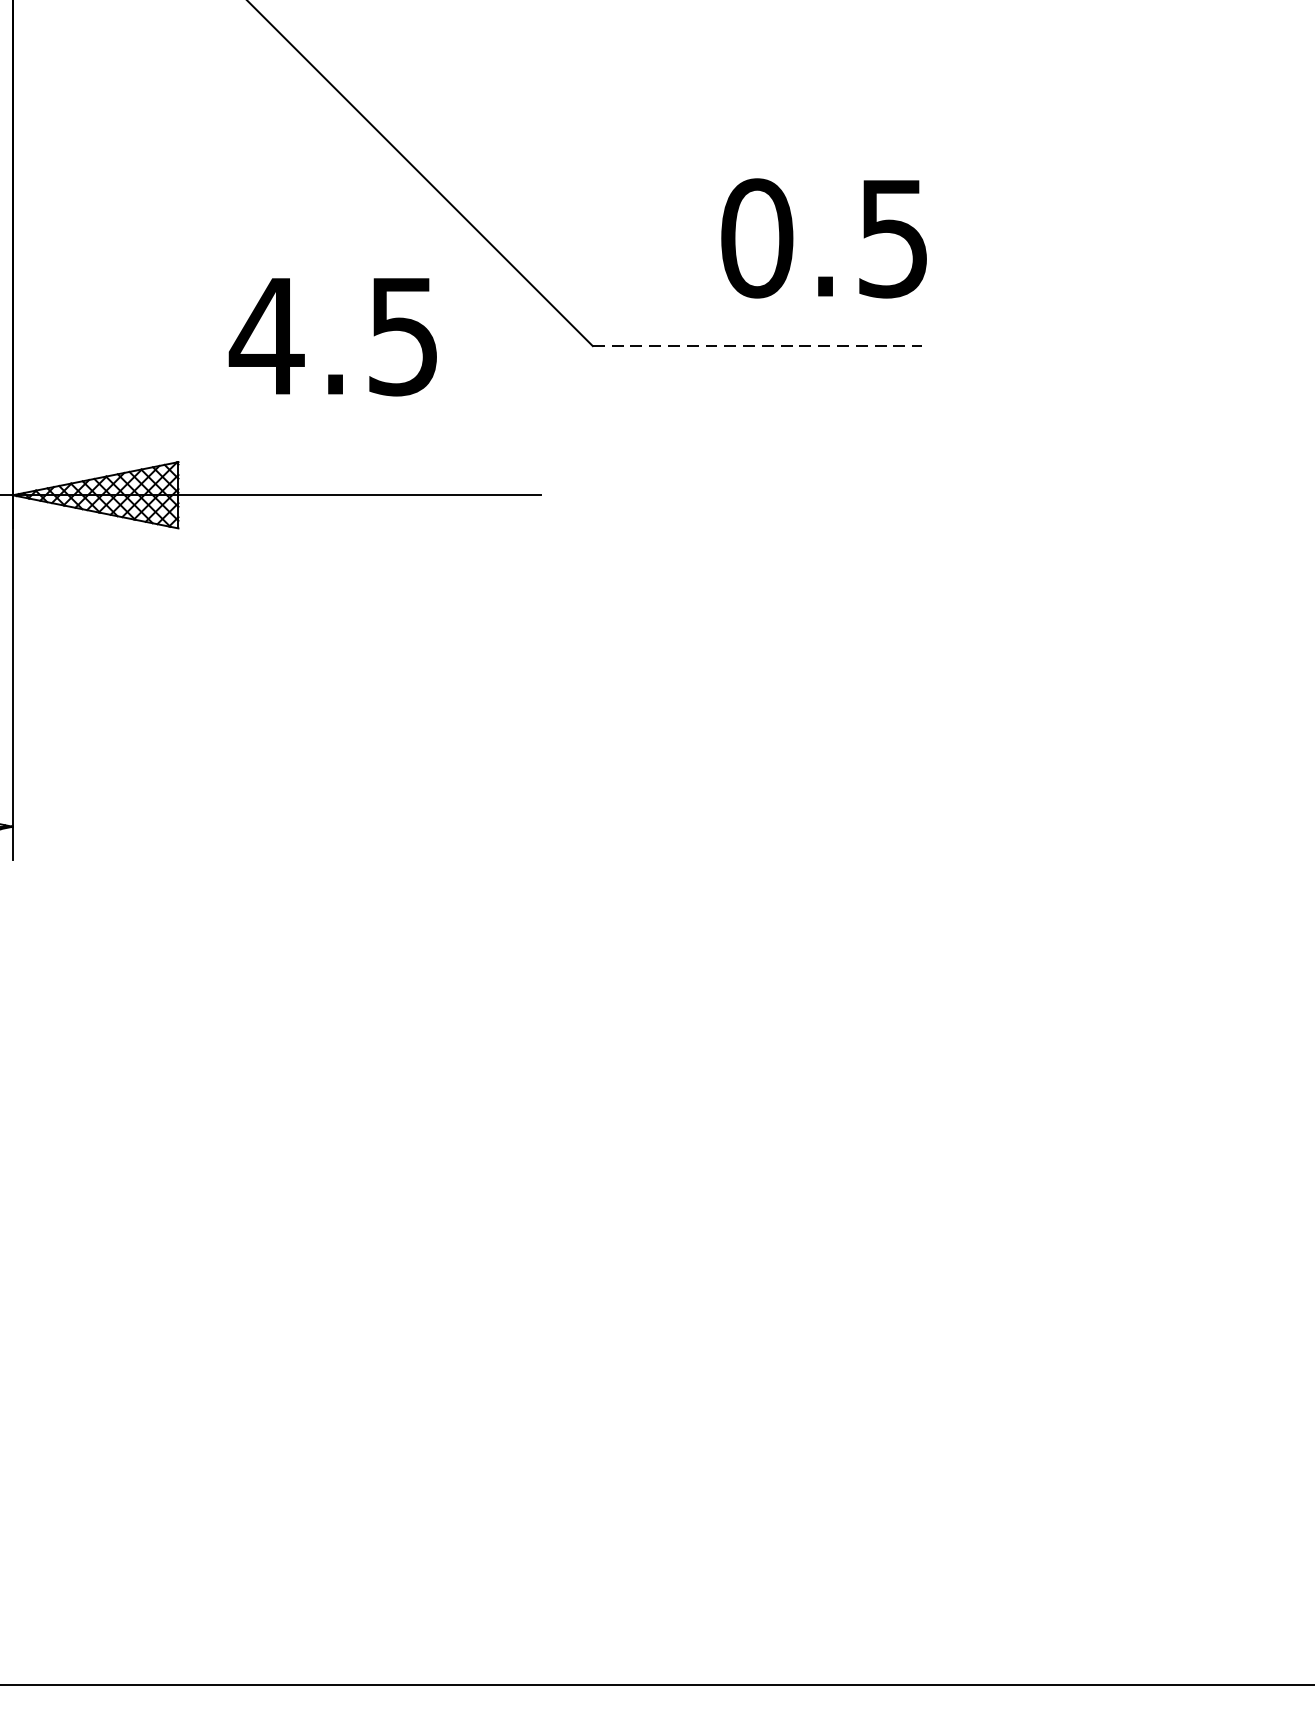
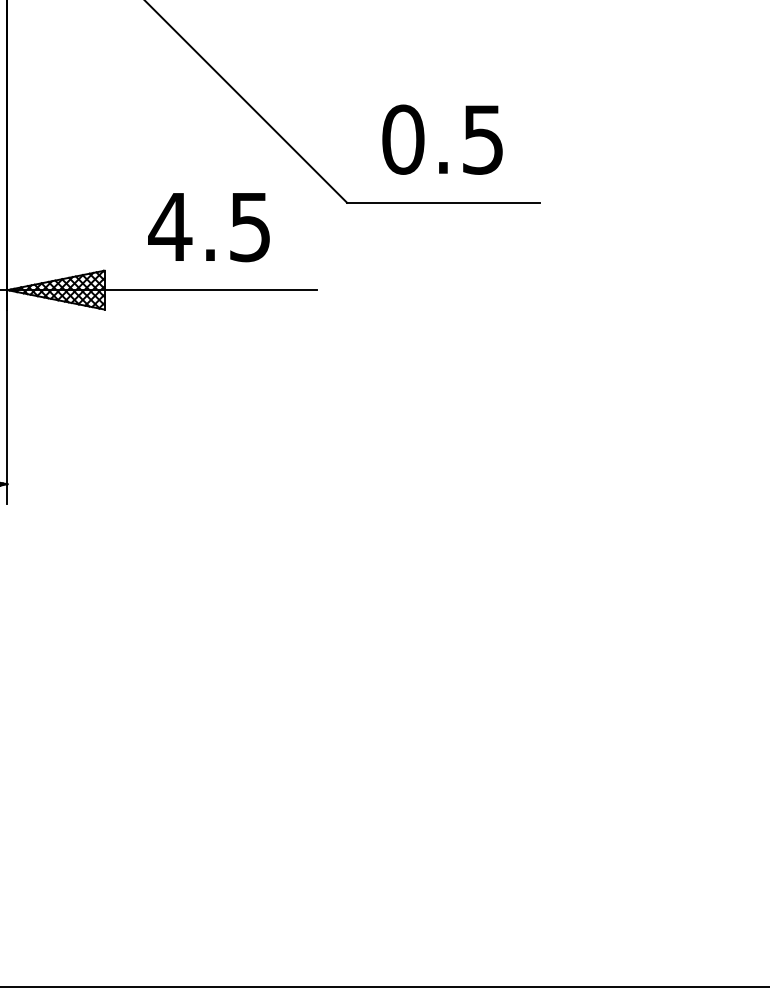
text: (824, 238) -> (442, 139), moved
text: (332, 337) -> (208, 227), moved
line: (757, 345) -> (443, 202), dashed -> solid

